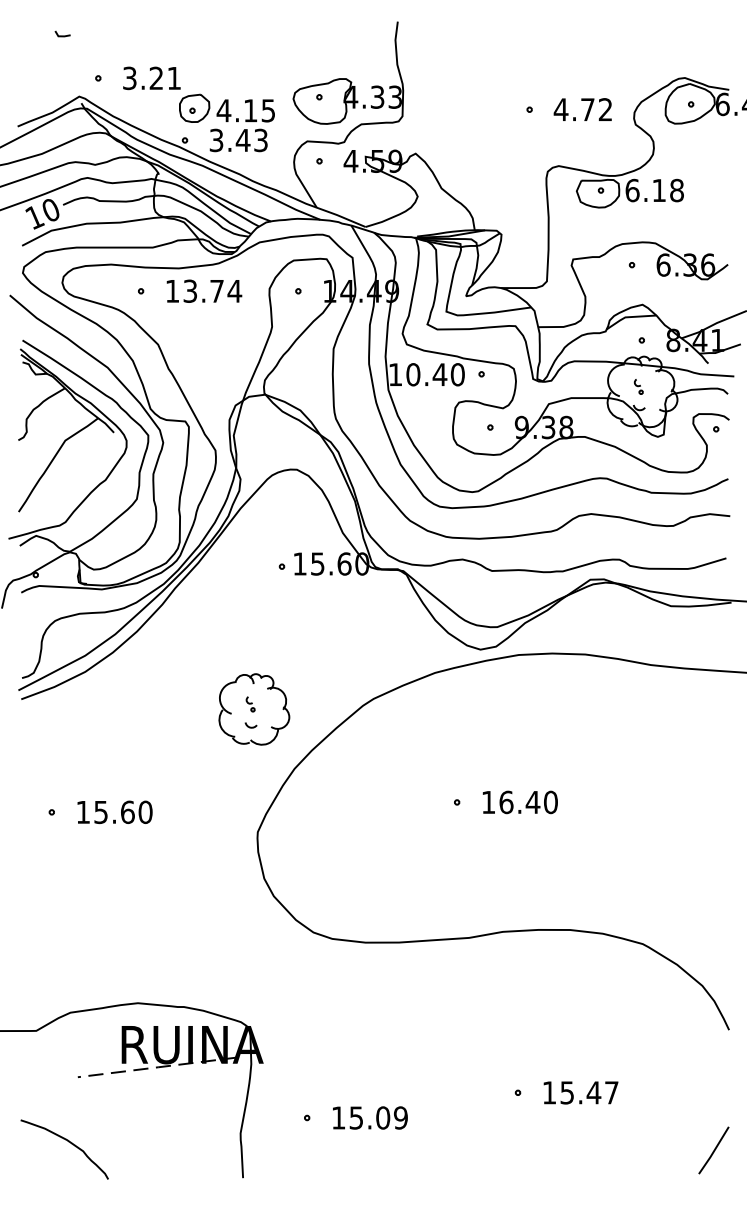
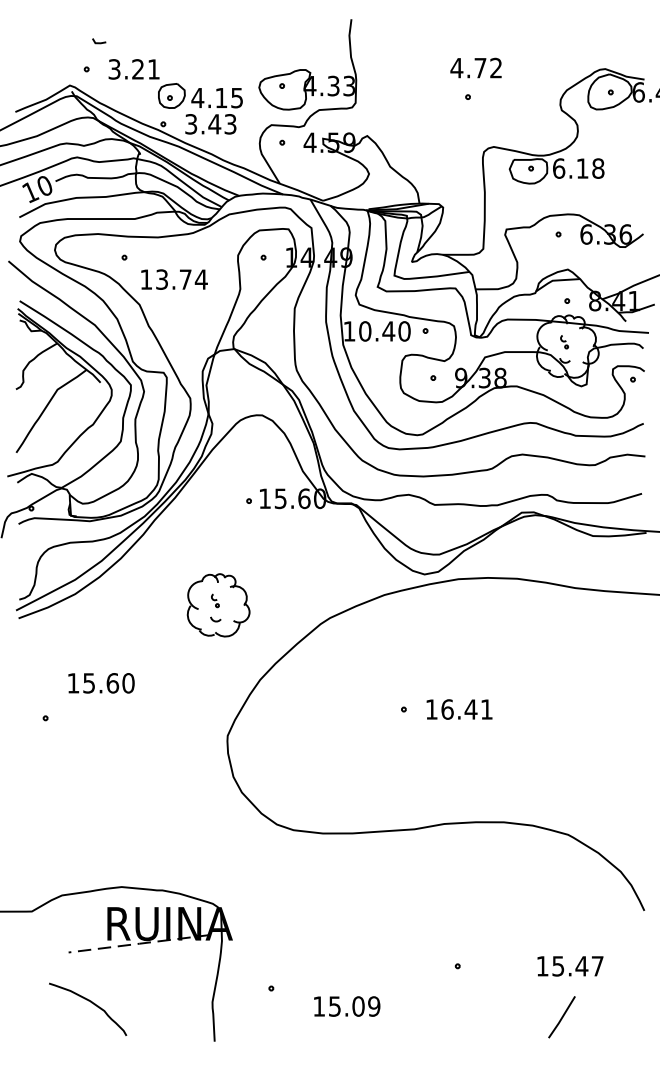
line: (63, 35) -> (99, 42), moved
text: (582, 109) -> (475, 67), moved
text: (204, 291) -> (174, 279), moved
part: (254, 709) -> (218, 605), moved
text: (550, 802) -> (486, 709), 16.40 -> 16.41
text: (115, 812) -> (101, 683), moved
text: (581, 1093) -> (570, 966), moved
text: (370, 1117) -> (347, 1006), moved
curve: (68, 1142) -> (91, 1003), moved
line: (713, 1150) -> (561, 1017), moved

